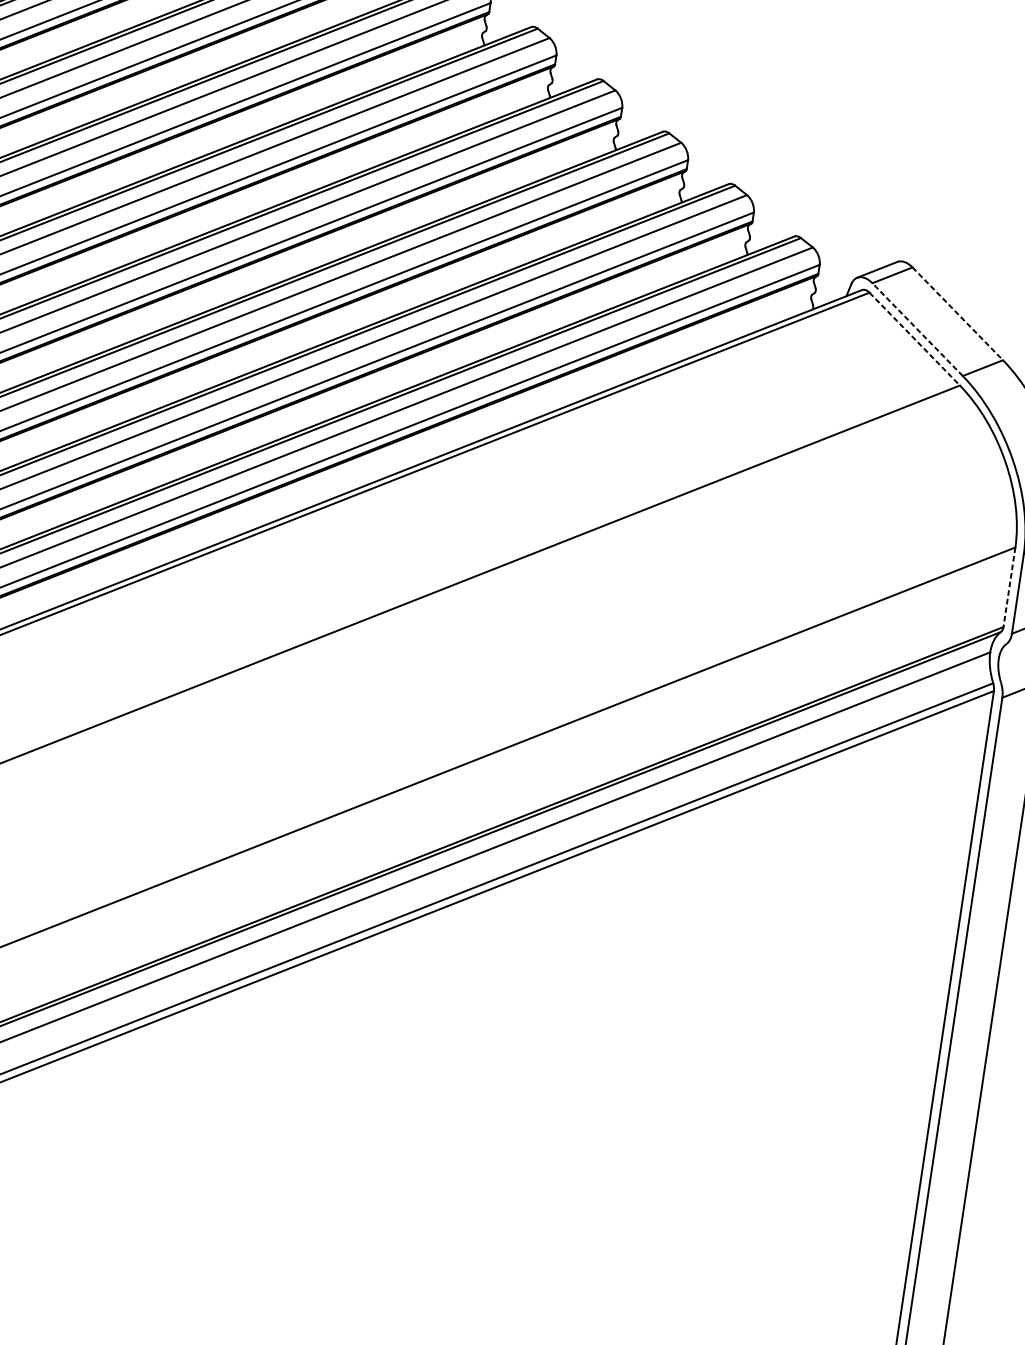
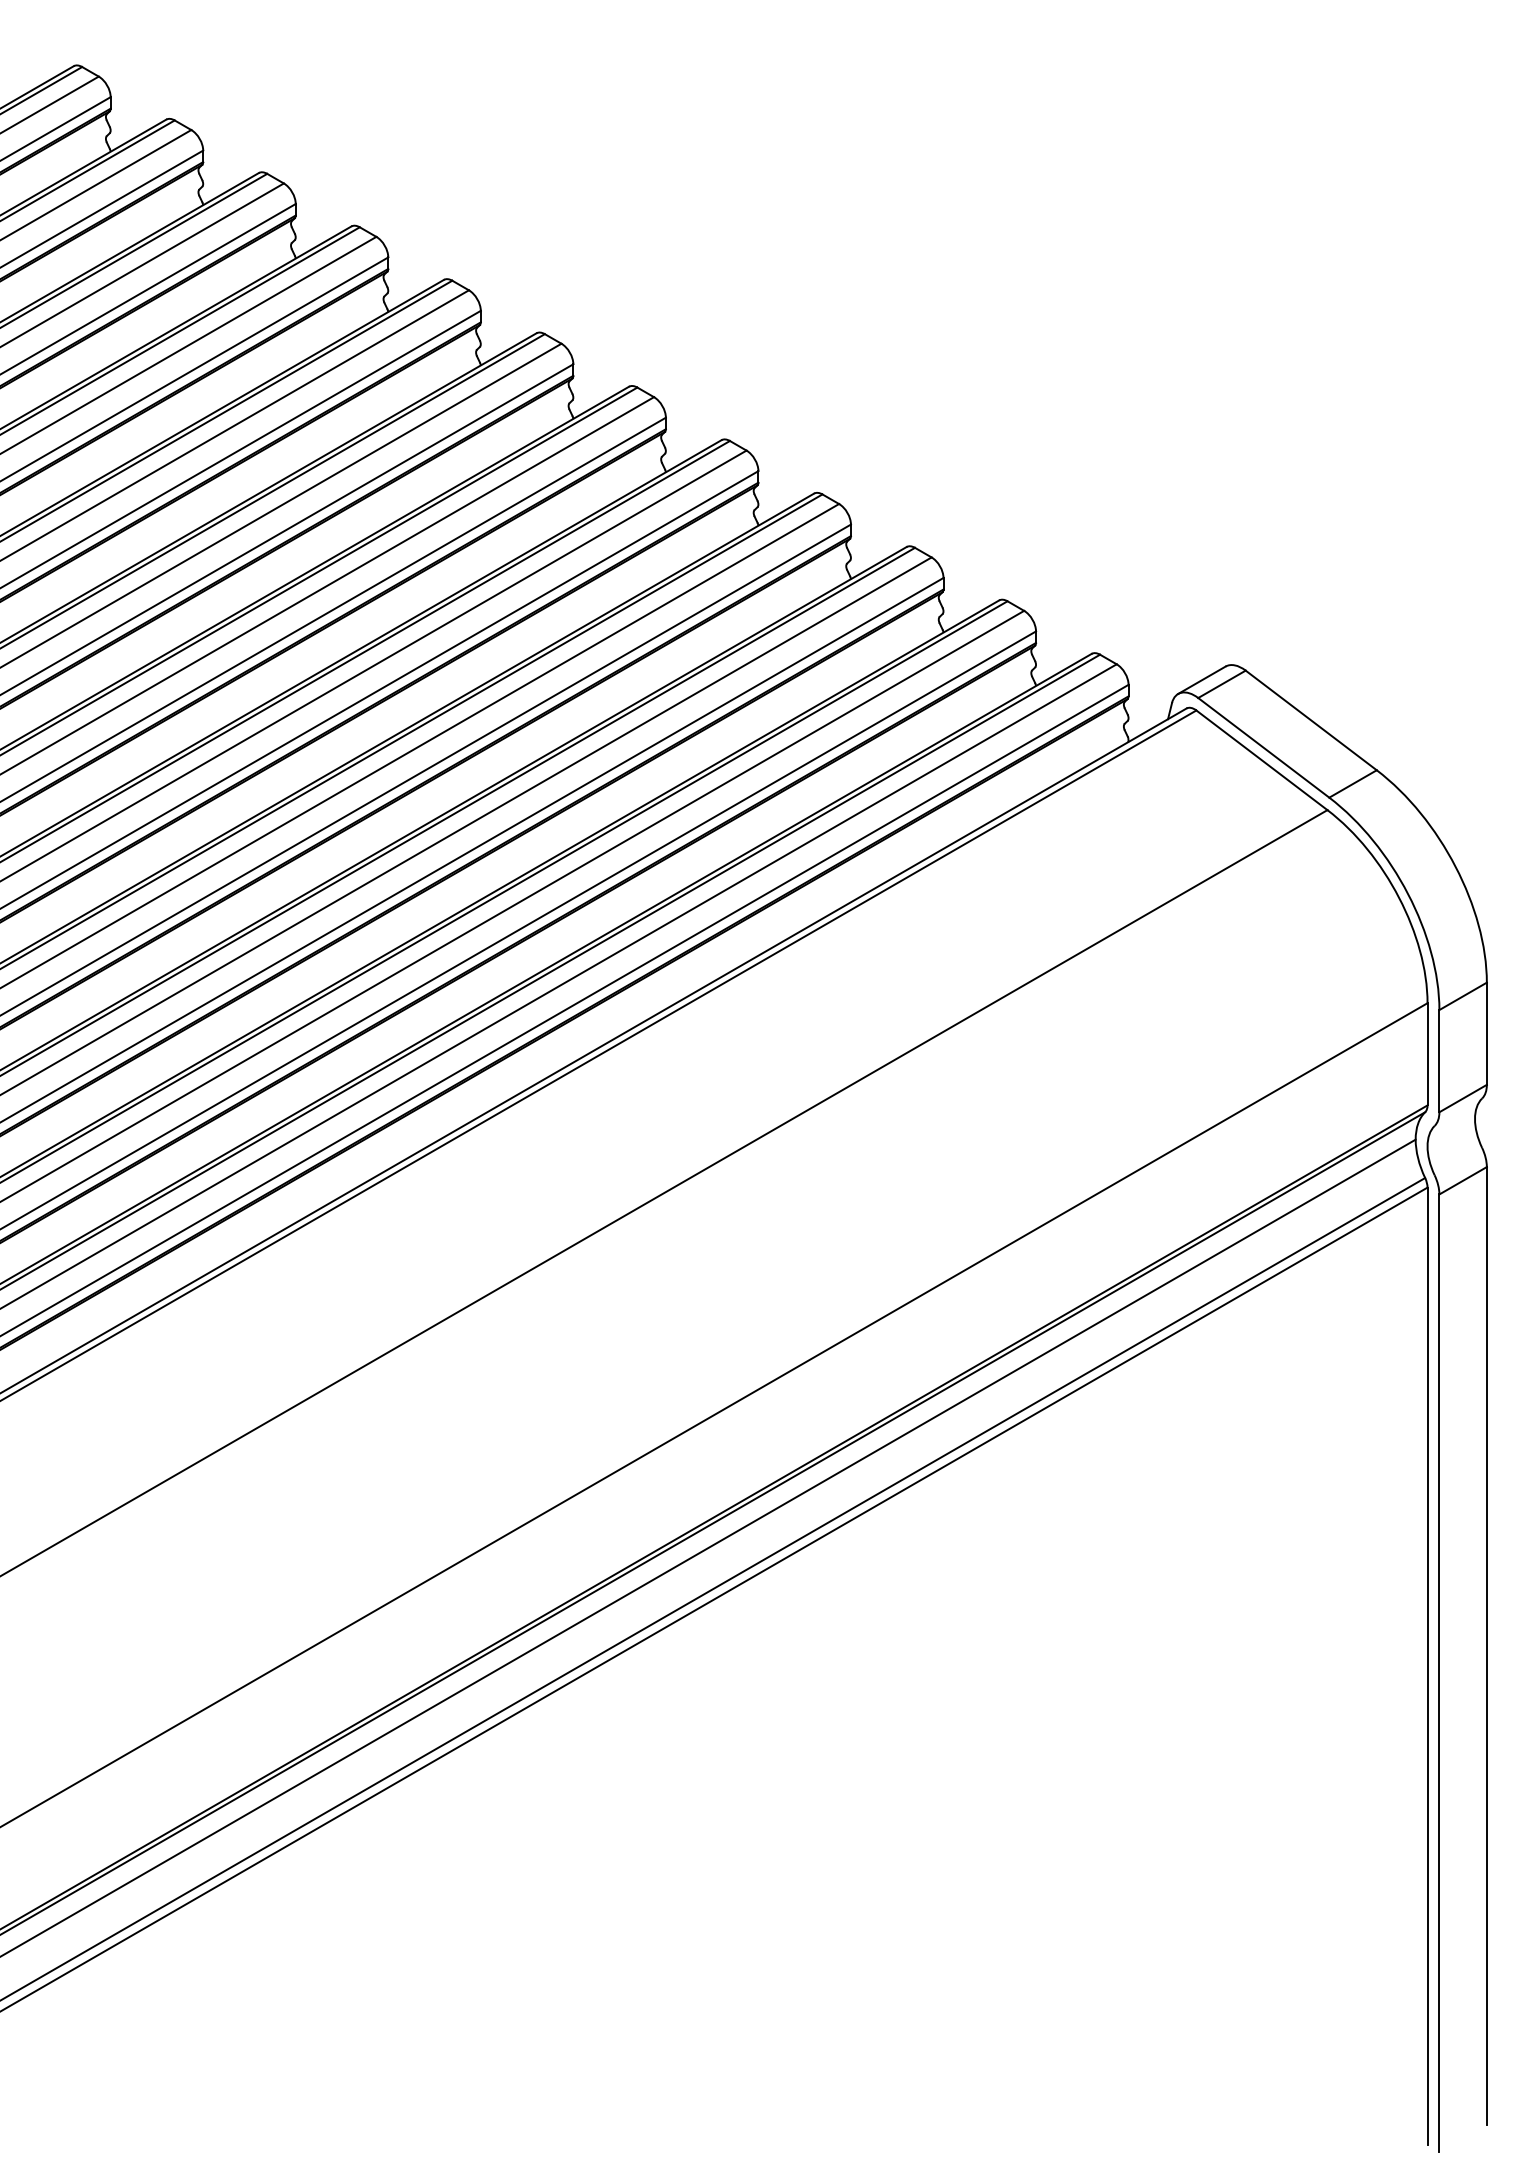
line: (957, 313) -> (1311, 720), dashed -> solid
line: (917, 329) -> (1263, 747), dashed -> solid
line: (915, 339) -> (1262, 760), dashed -> solid
line: (1009, 587) -> (1427, 1054), dashed -> solid

